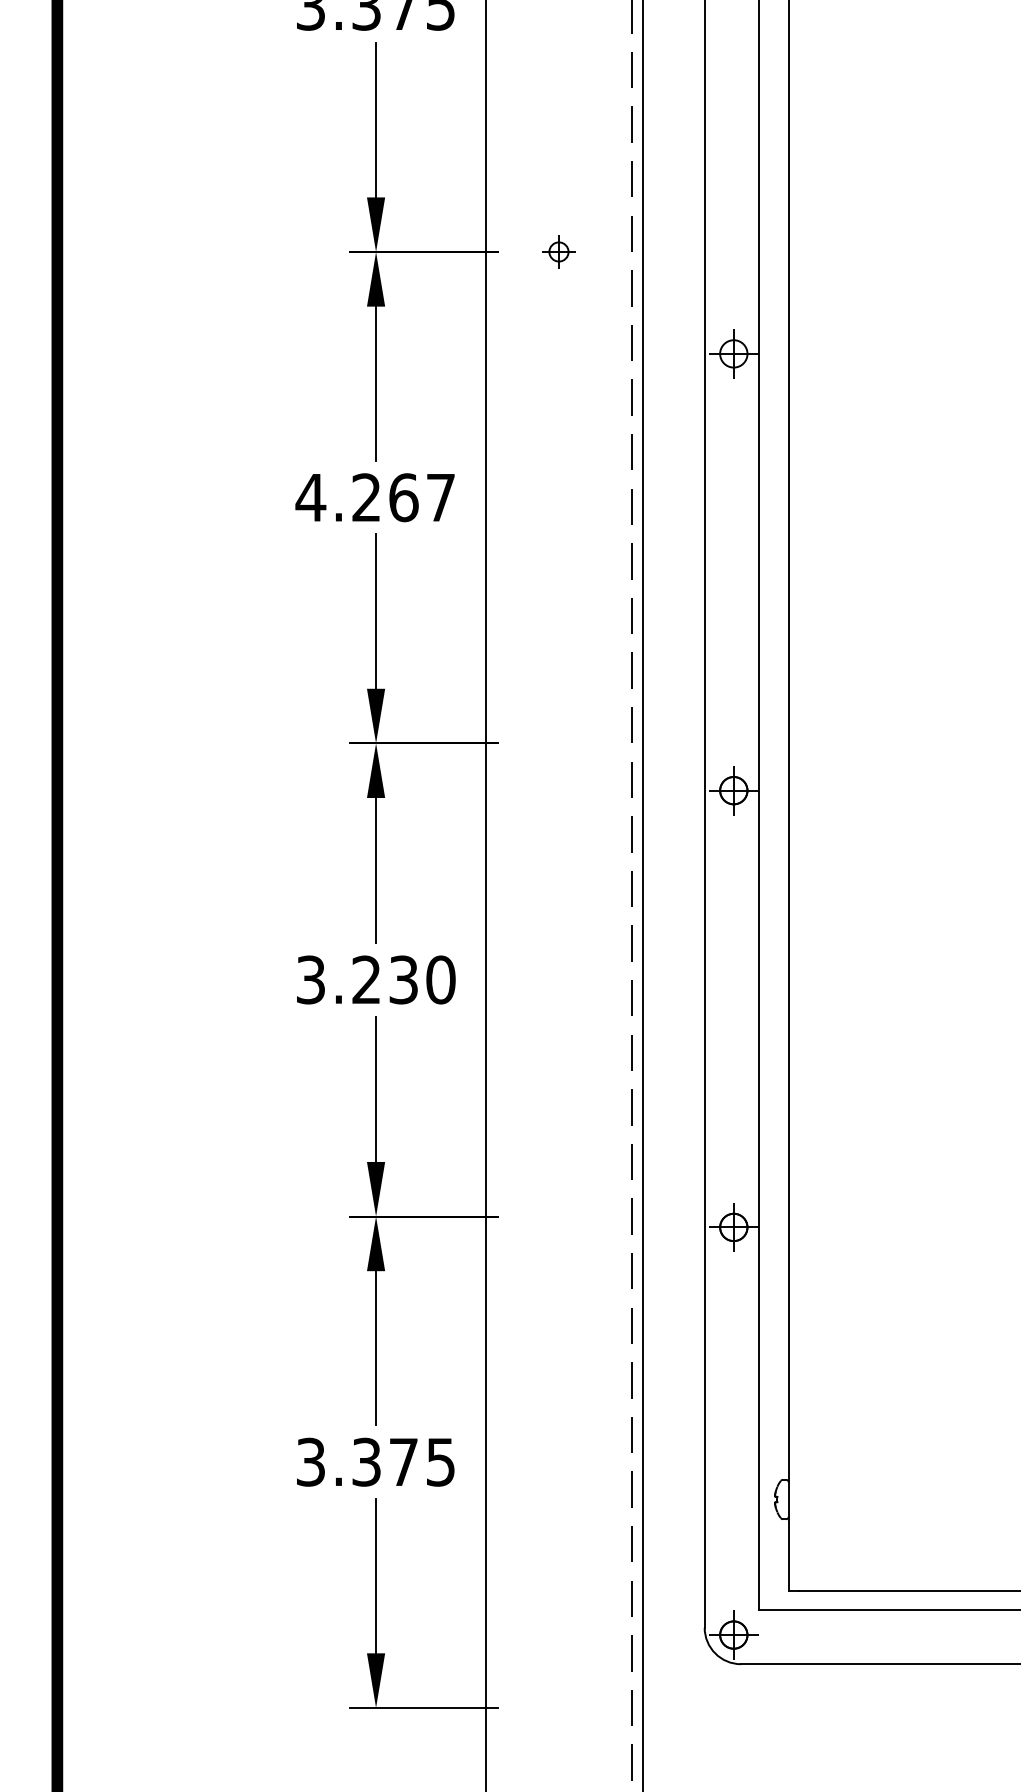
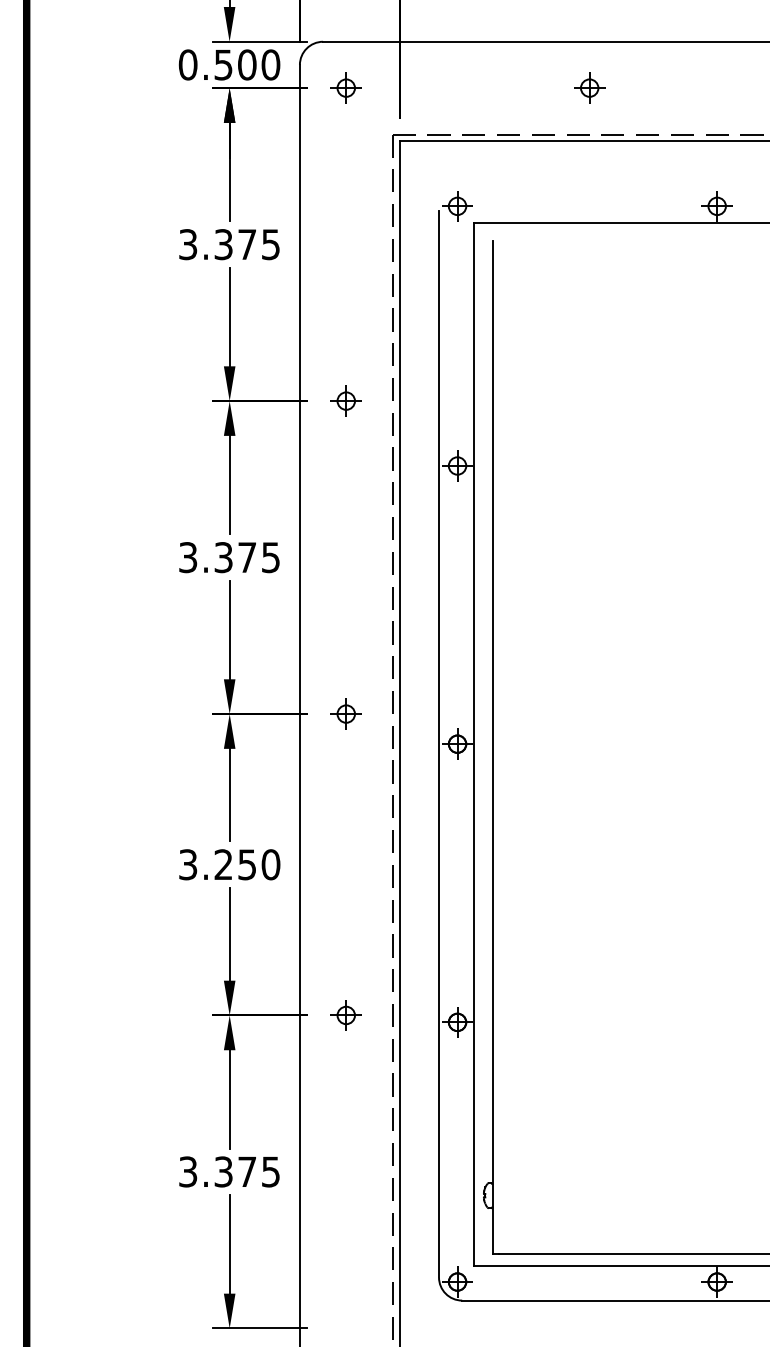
part: (557, 251) -> (345, 400), size x1.43
text: (374, 497) -> (228, 557), 4.267 -> 3.375
part: (557, 742) -> (345, 713), added
text: (404, 979) -> (247, 864), 3.230 -> 3.250
part: (557, 1216) -> (345, 1015), added

